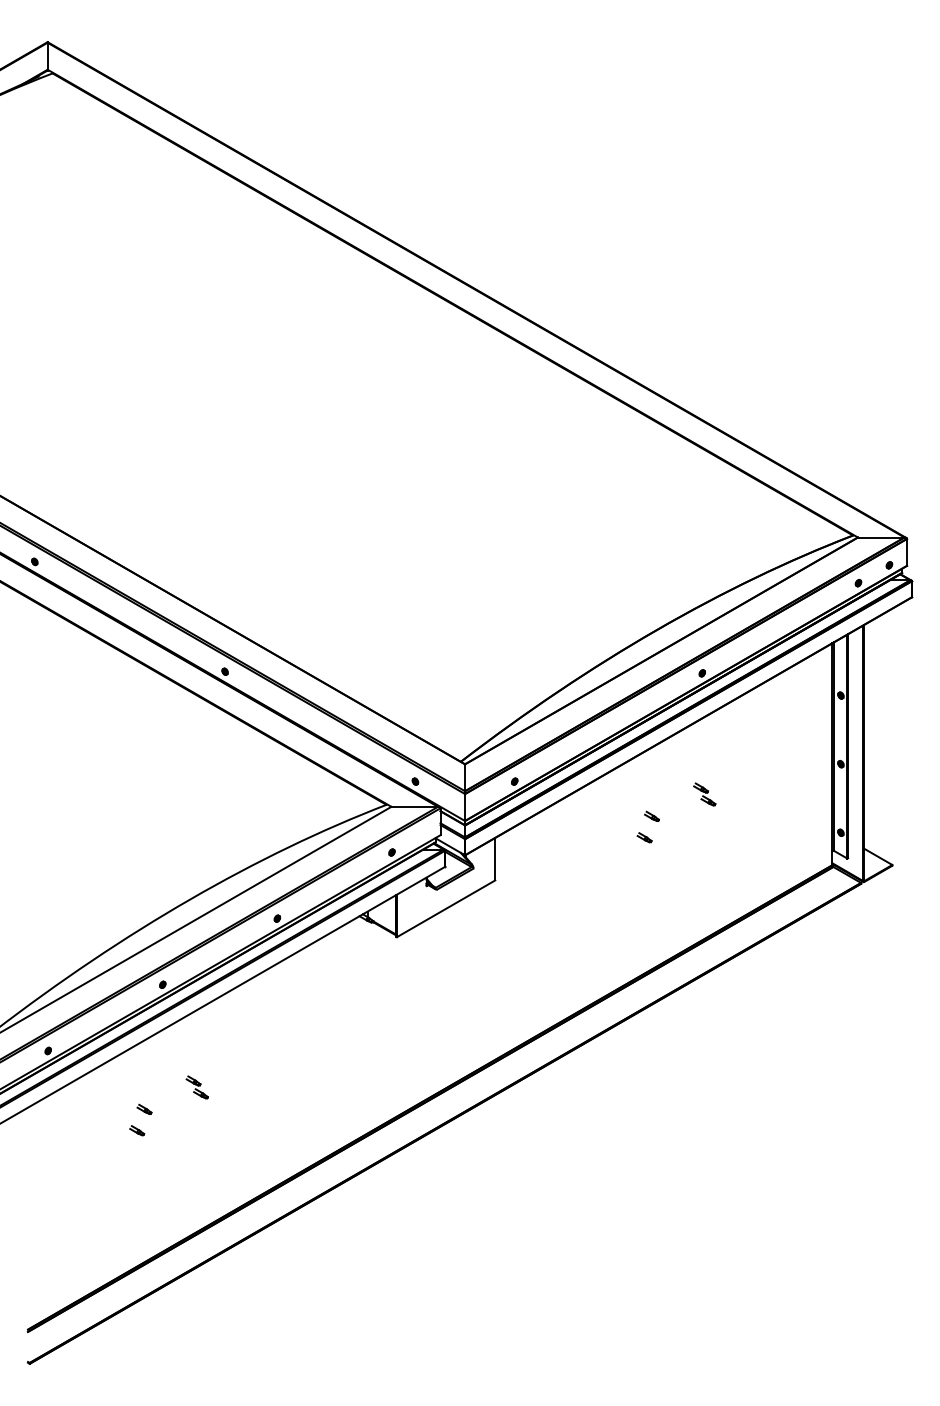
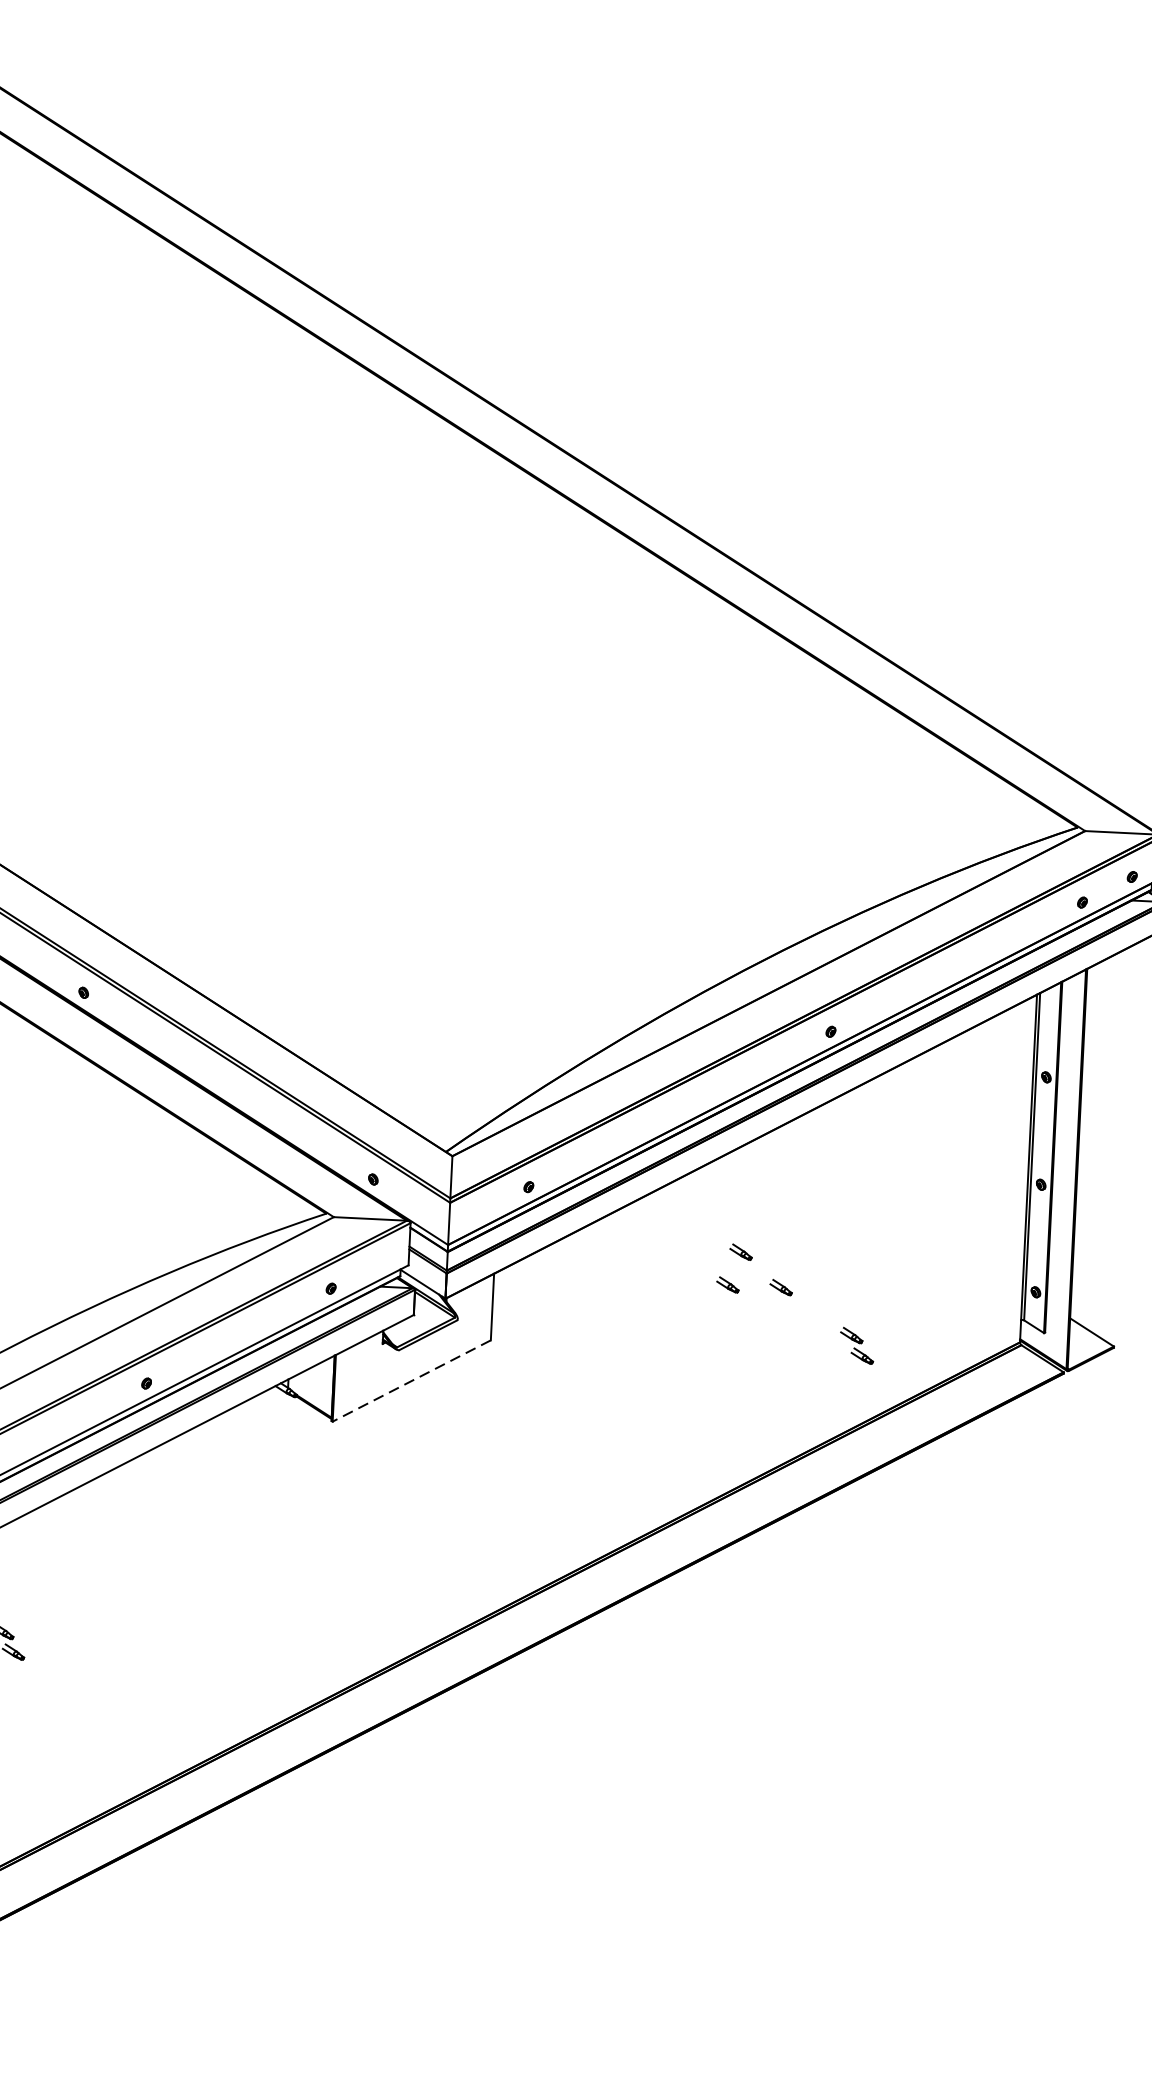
part: (704, 794) -> (856, 1345), moved
part: (678, 837) -> (781, 1287), added
line: (446, 908) -> (412, 1380), solid -> dashed

